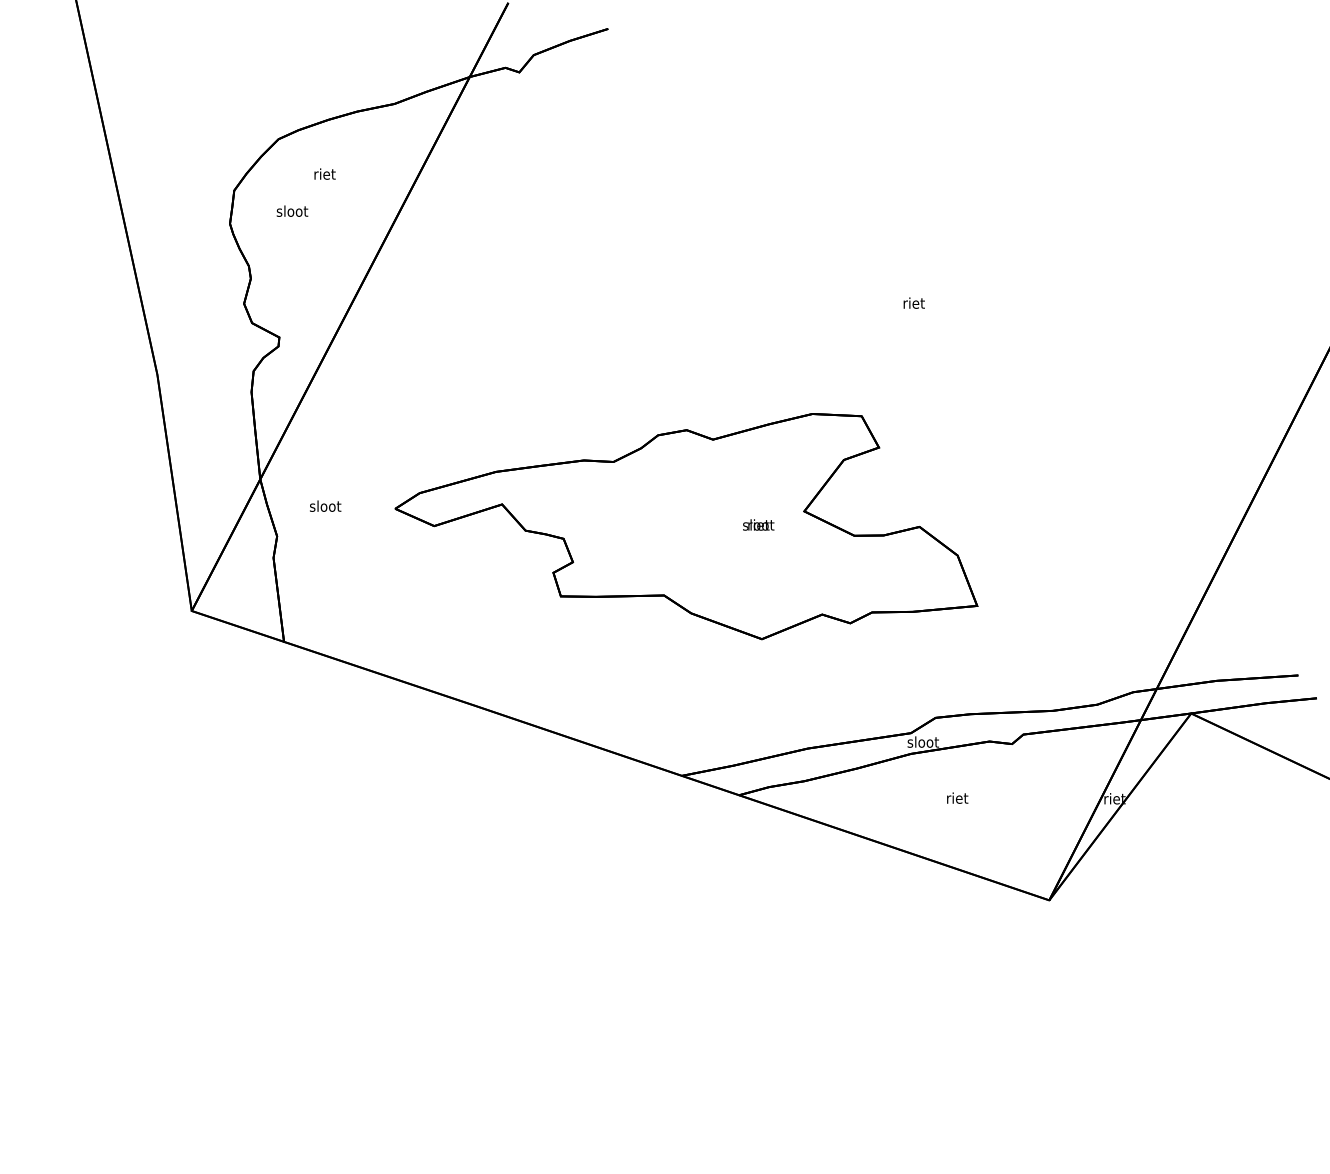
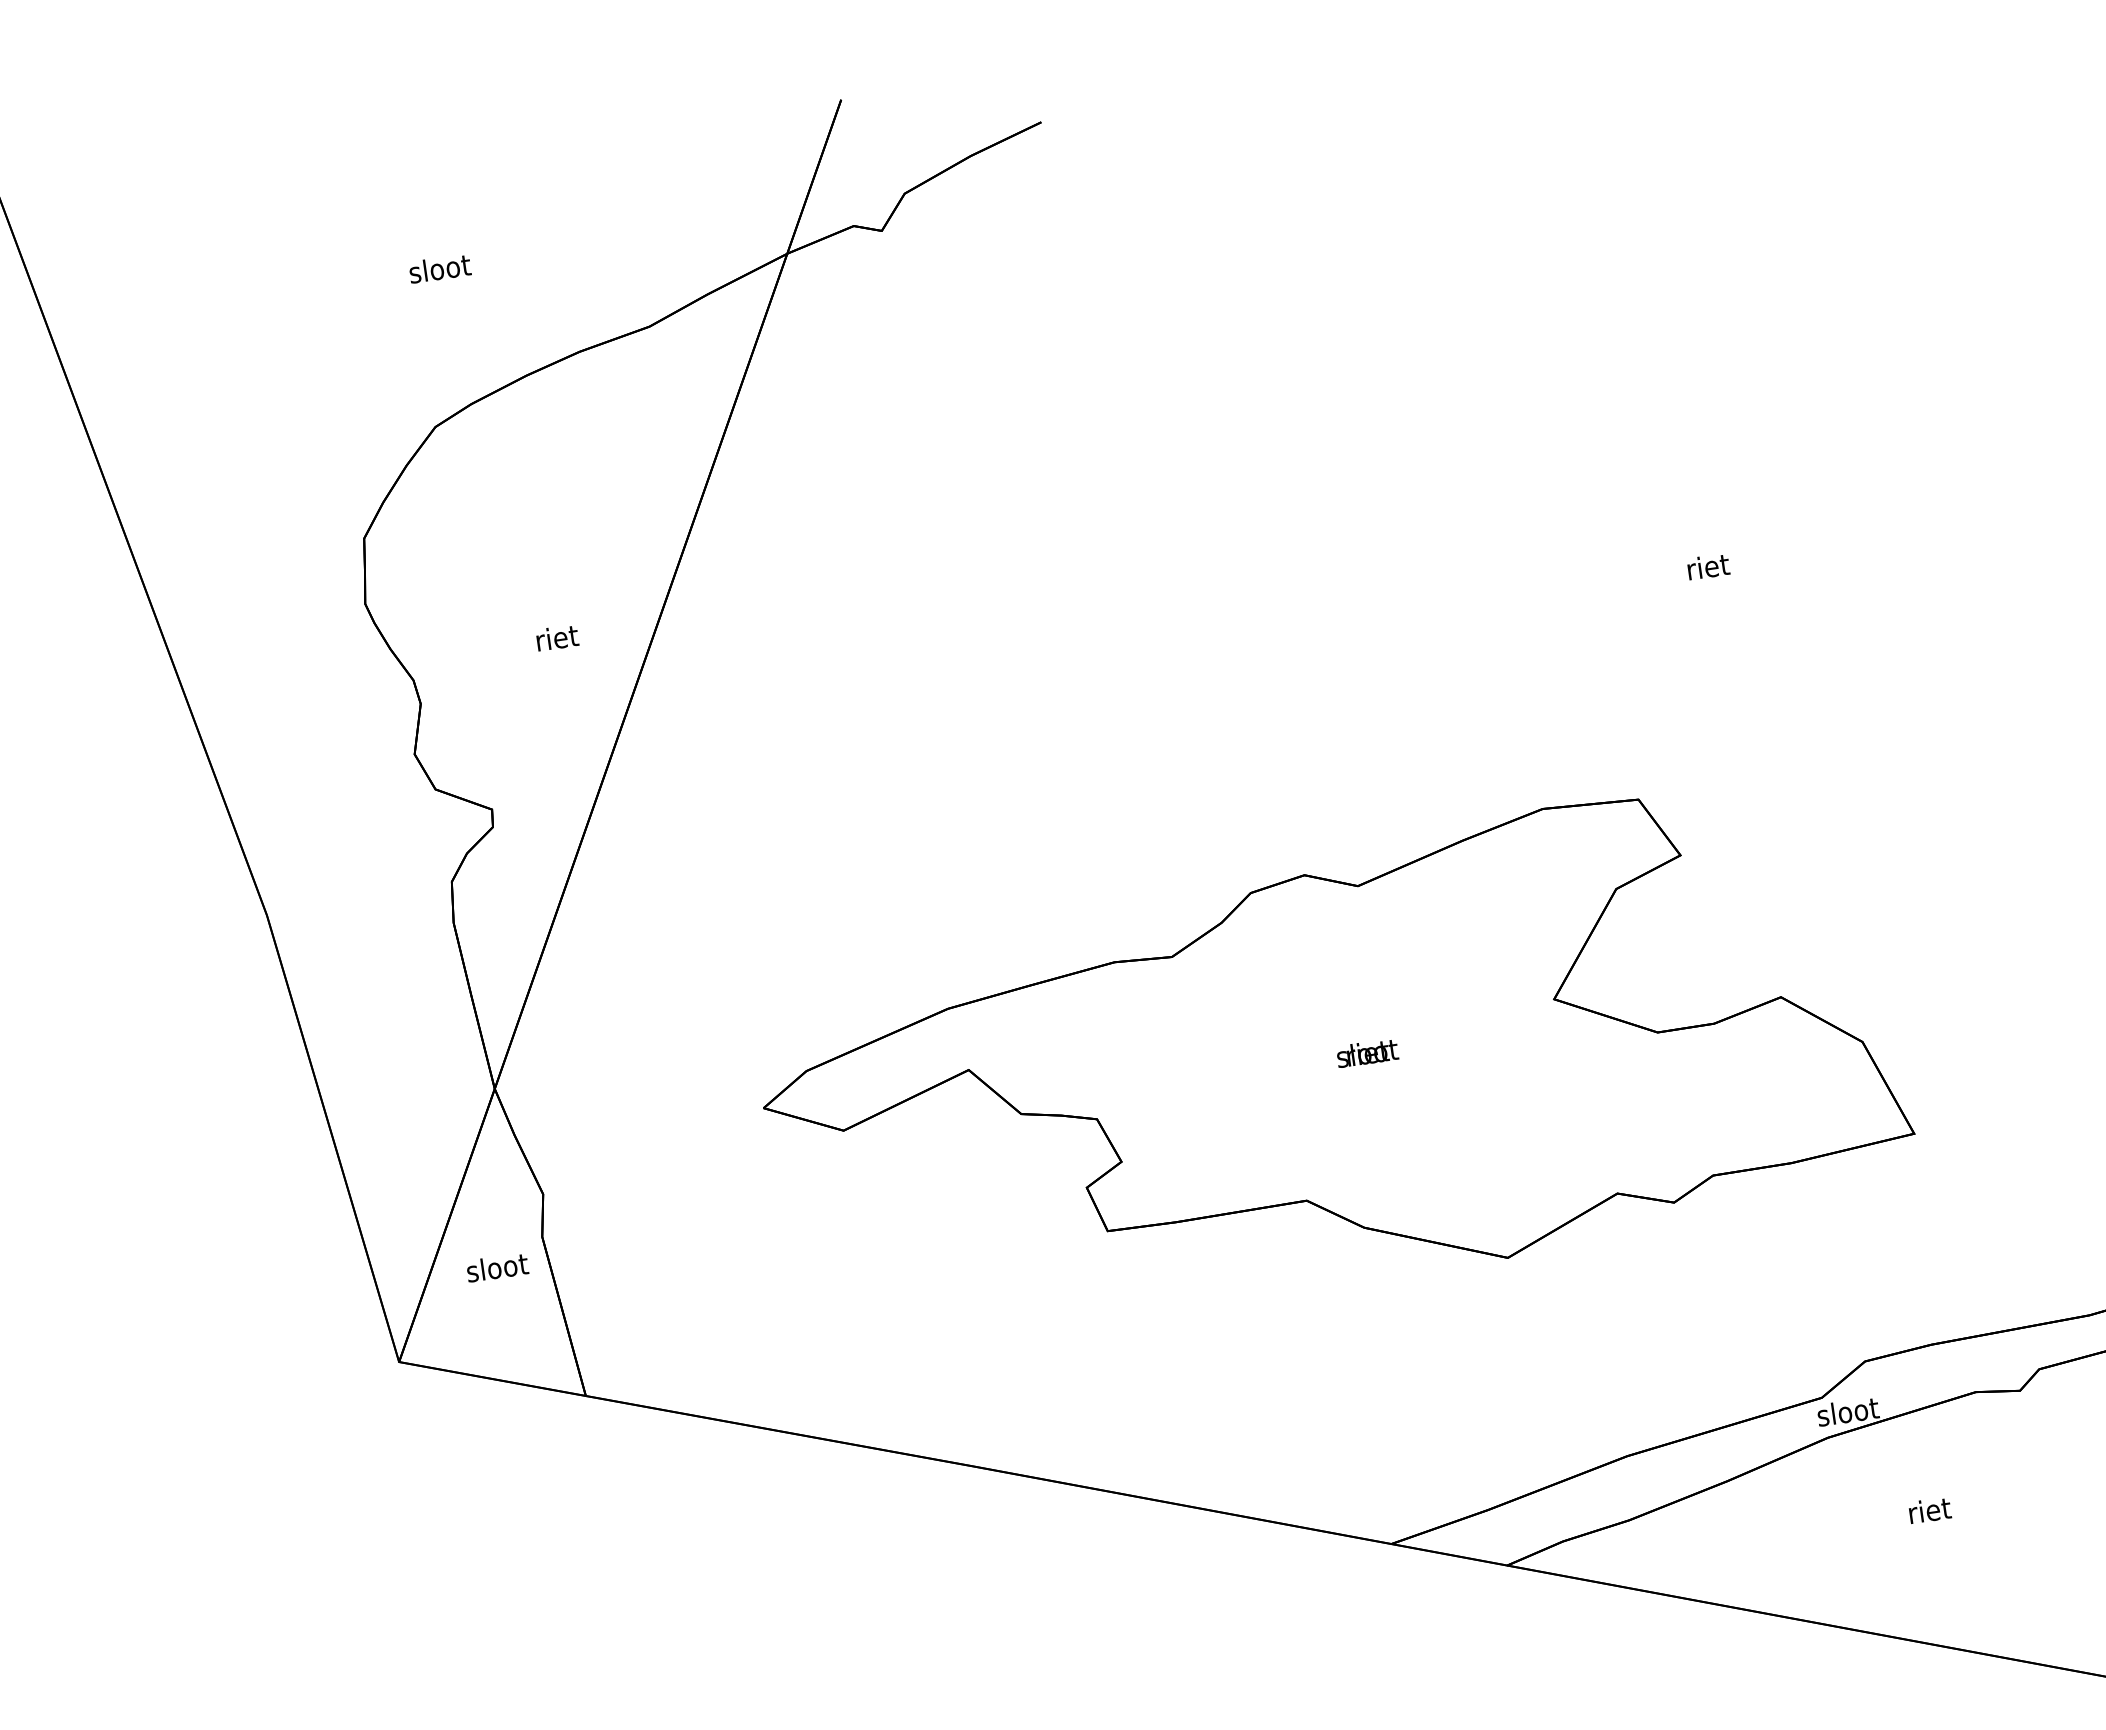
text: (324, 173) -> (556, 636), moved
text: (292, 210) -> (439, 267), moved
text: (325, 505) -> (497, 1266), moved
text: (758, 524) -> (1366, 1052), moved

